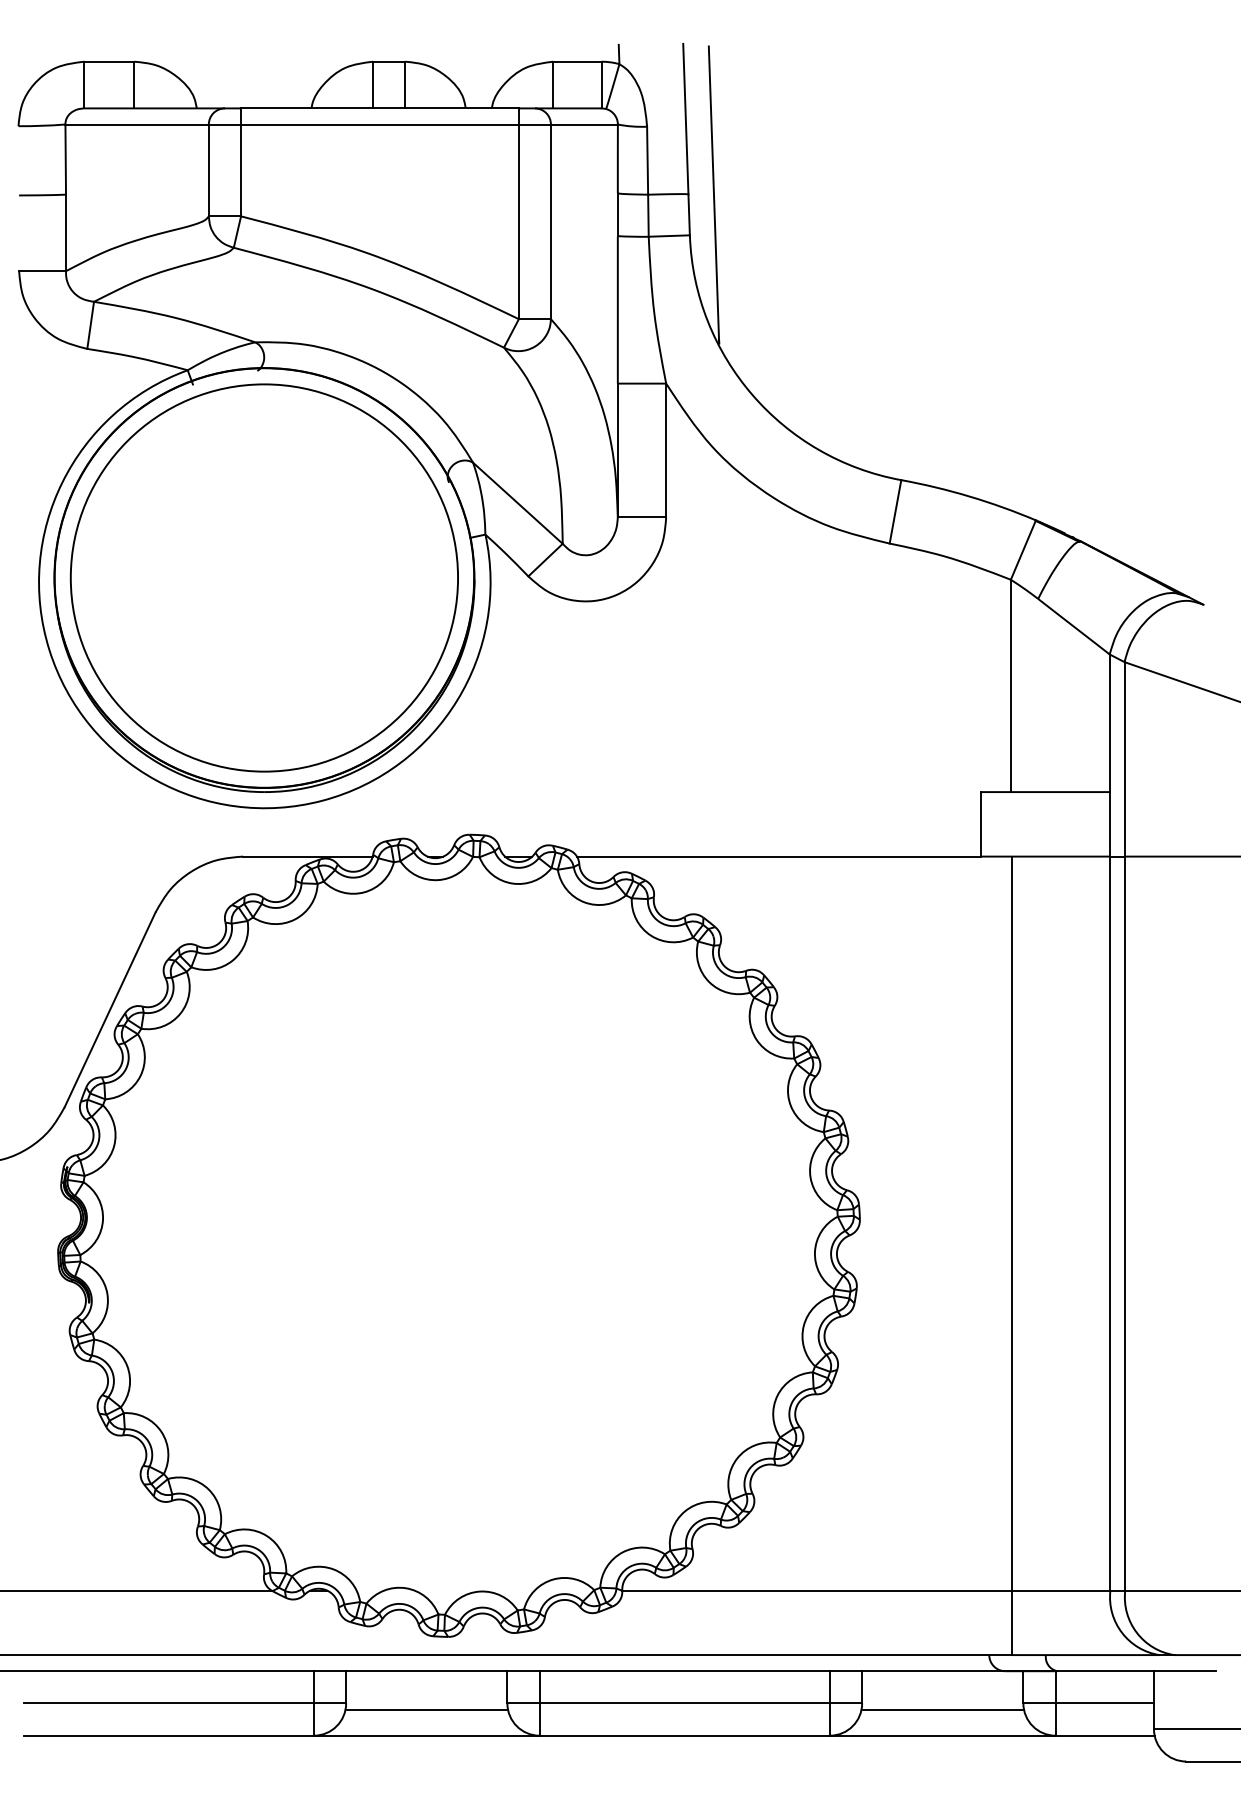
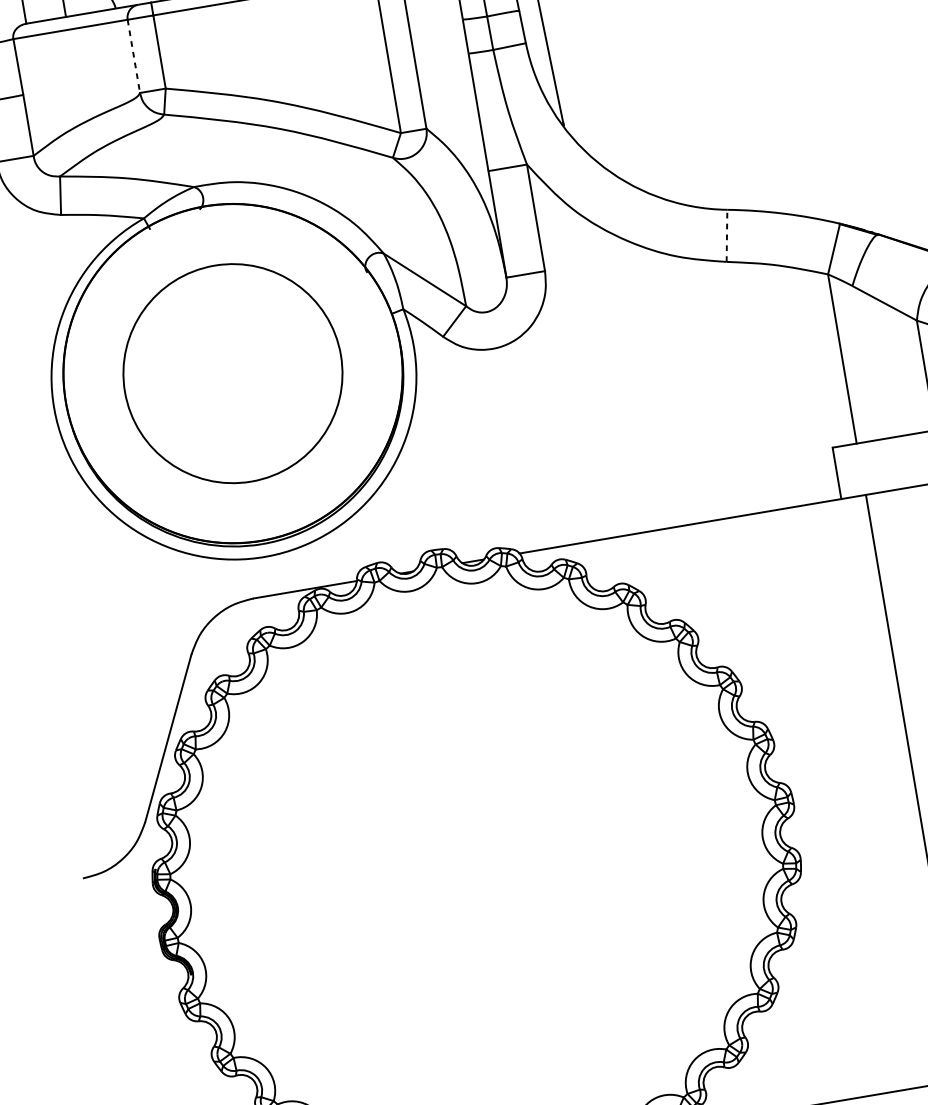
line: (208, 170) -> (133, 56), solid -> dashed
line: (895, 511) -> (726, 235), solid -> dashed
circle: (263, 577) -> (232, 373), size x0.7

